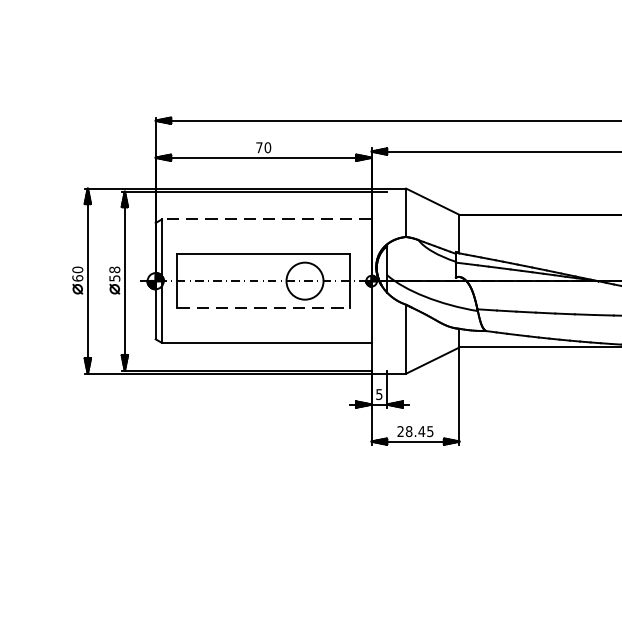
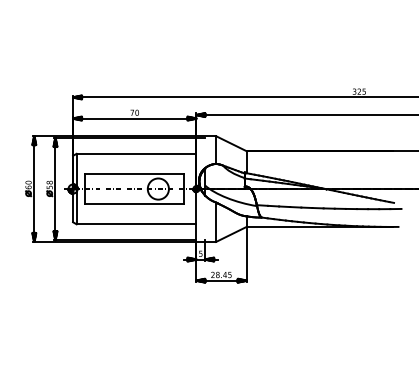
line: (266, 218) -> (136, 153), dashed -> solid
line: (264, 308) -> (135, 204), dashed -> solid

